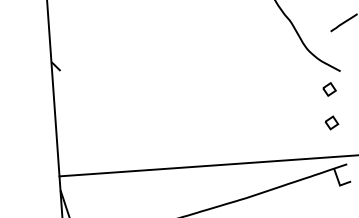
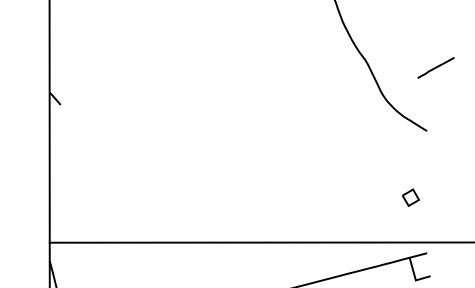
part: (329, 89) -> (411, 153), removed

